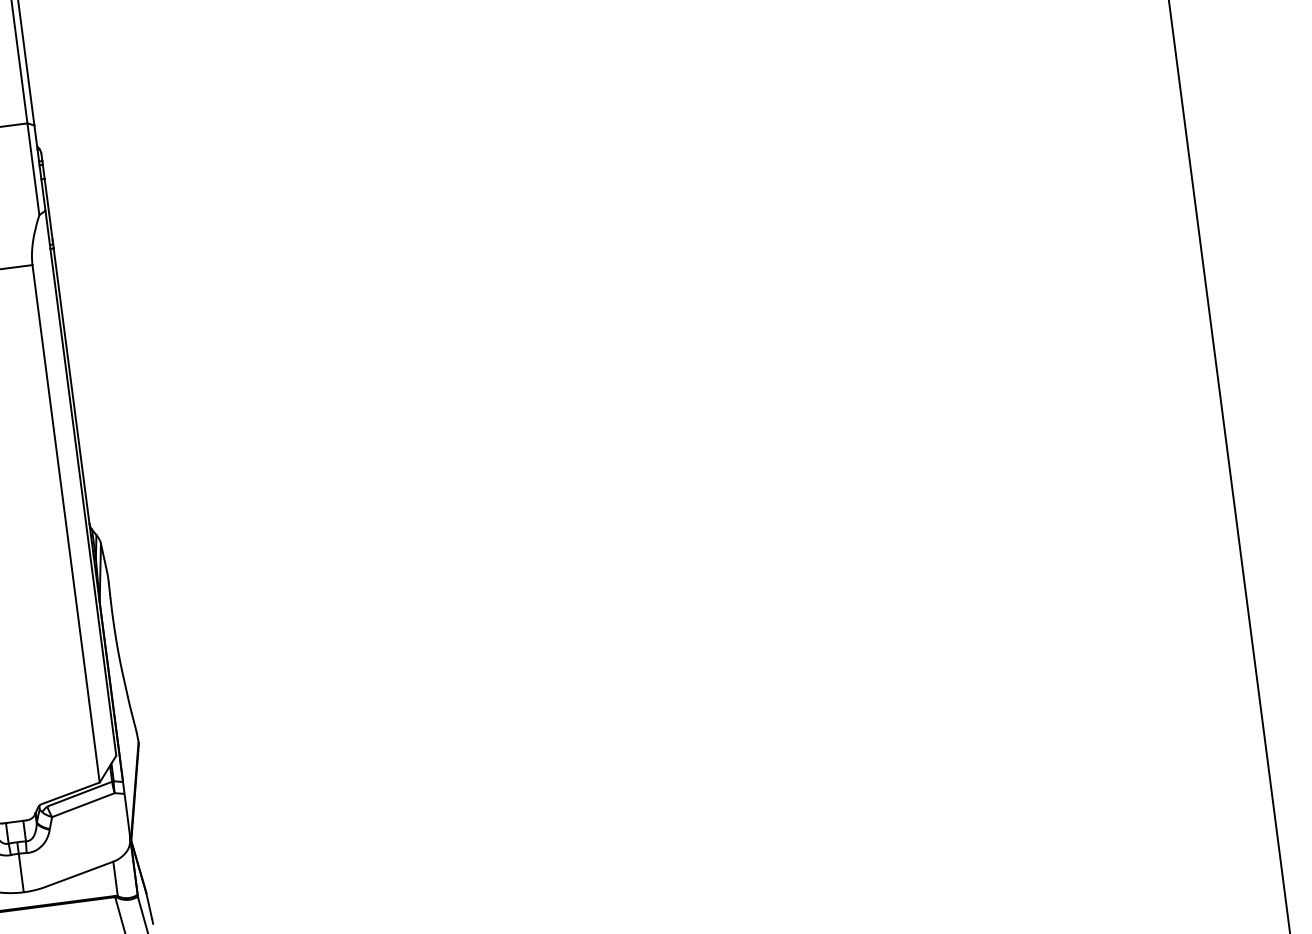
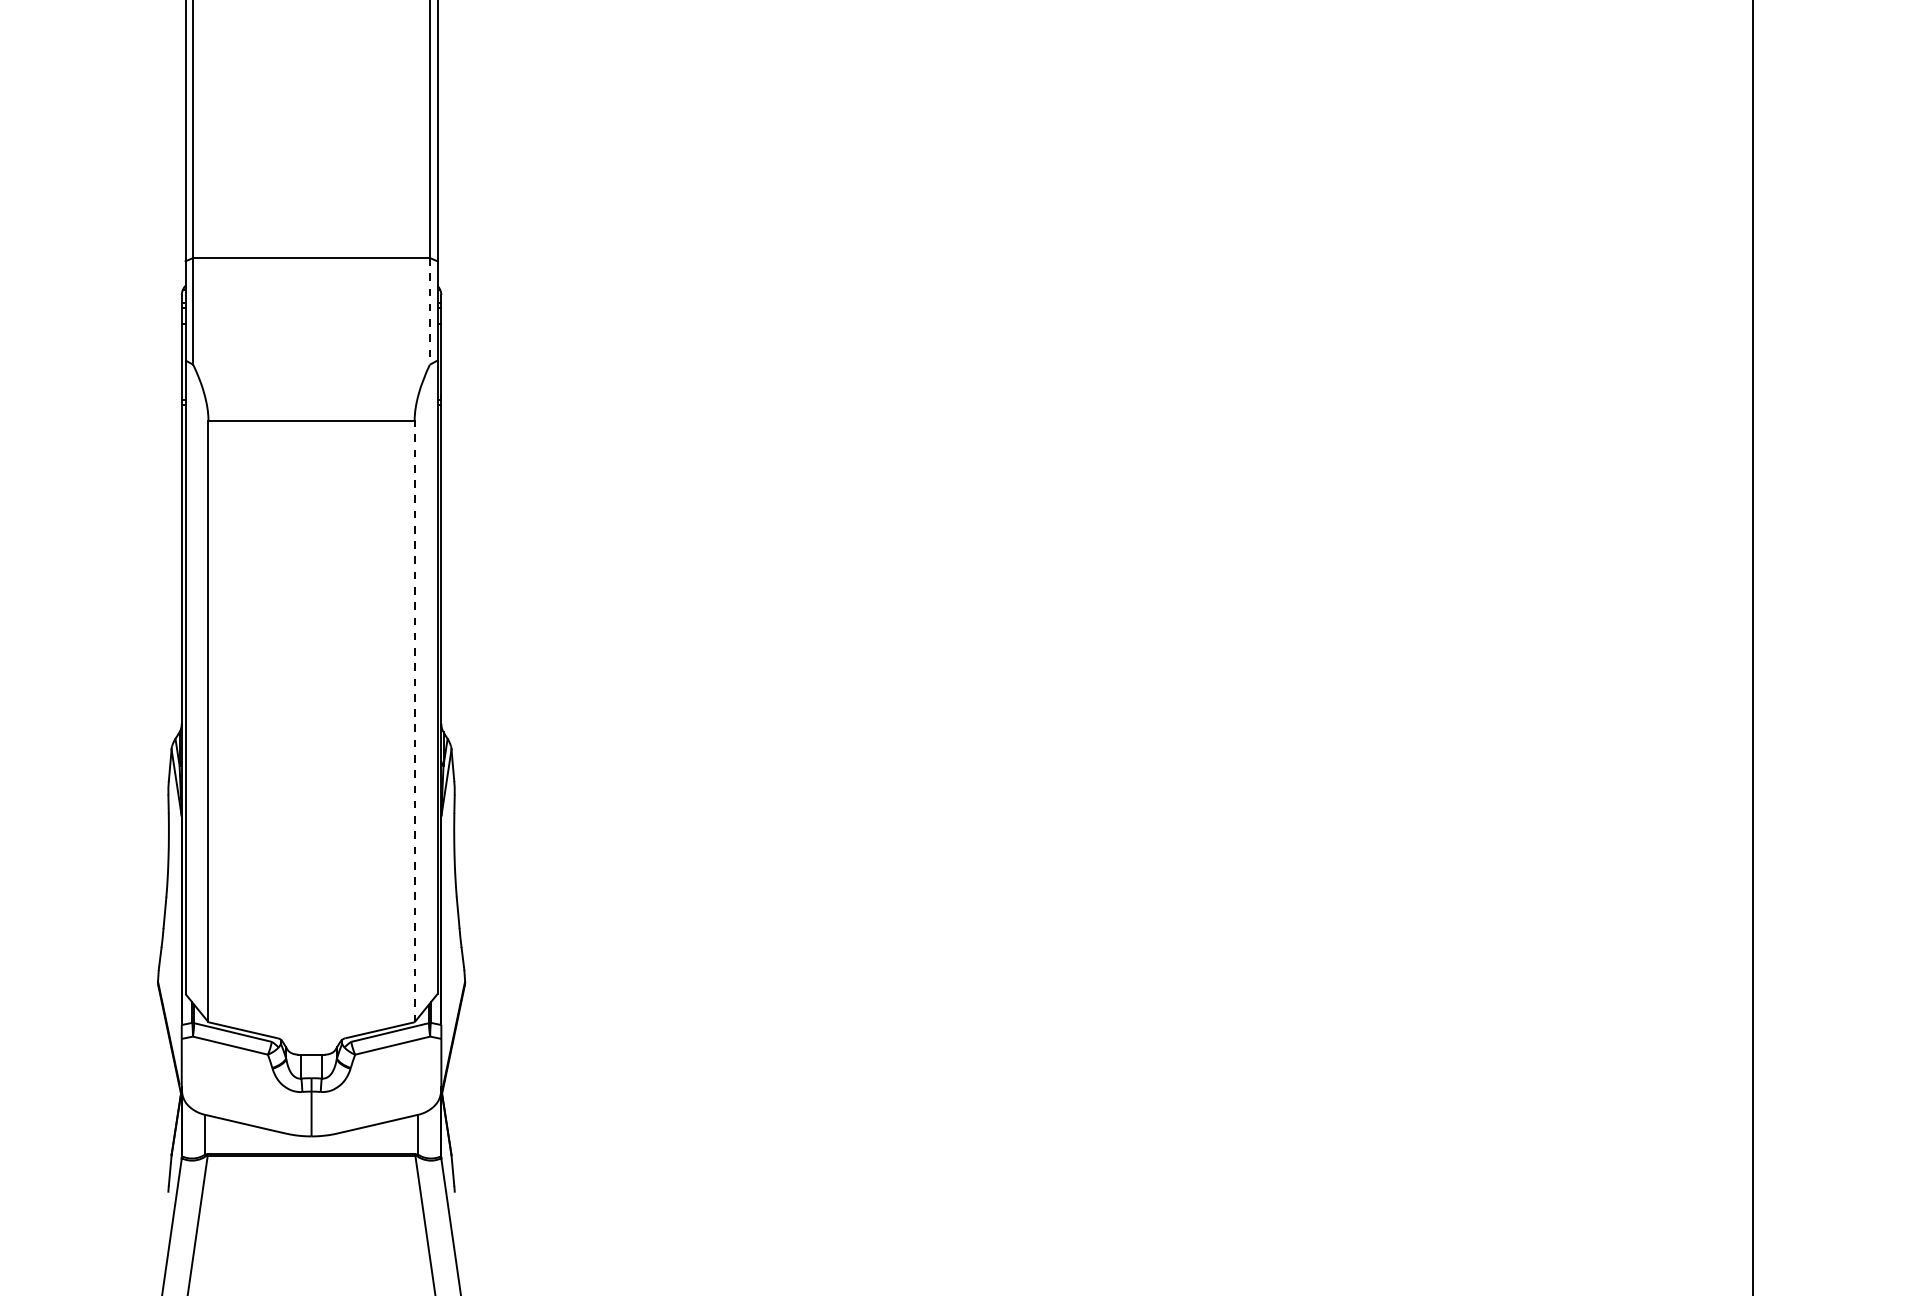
line: (33, 169) -> (429, 311), solid -> dashed
line: (65, 523) -> (414, 721), solid -> dashed

